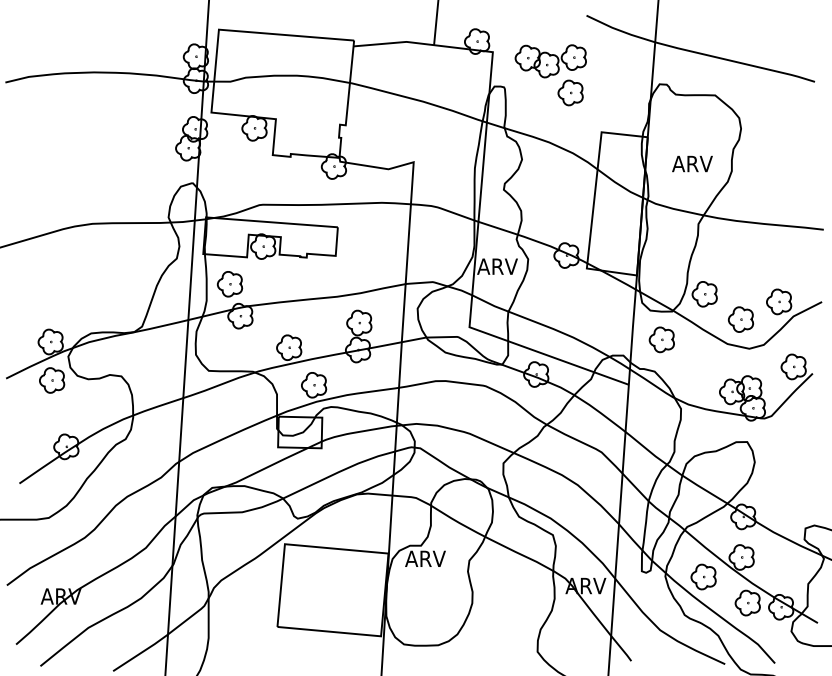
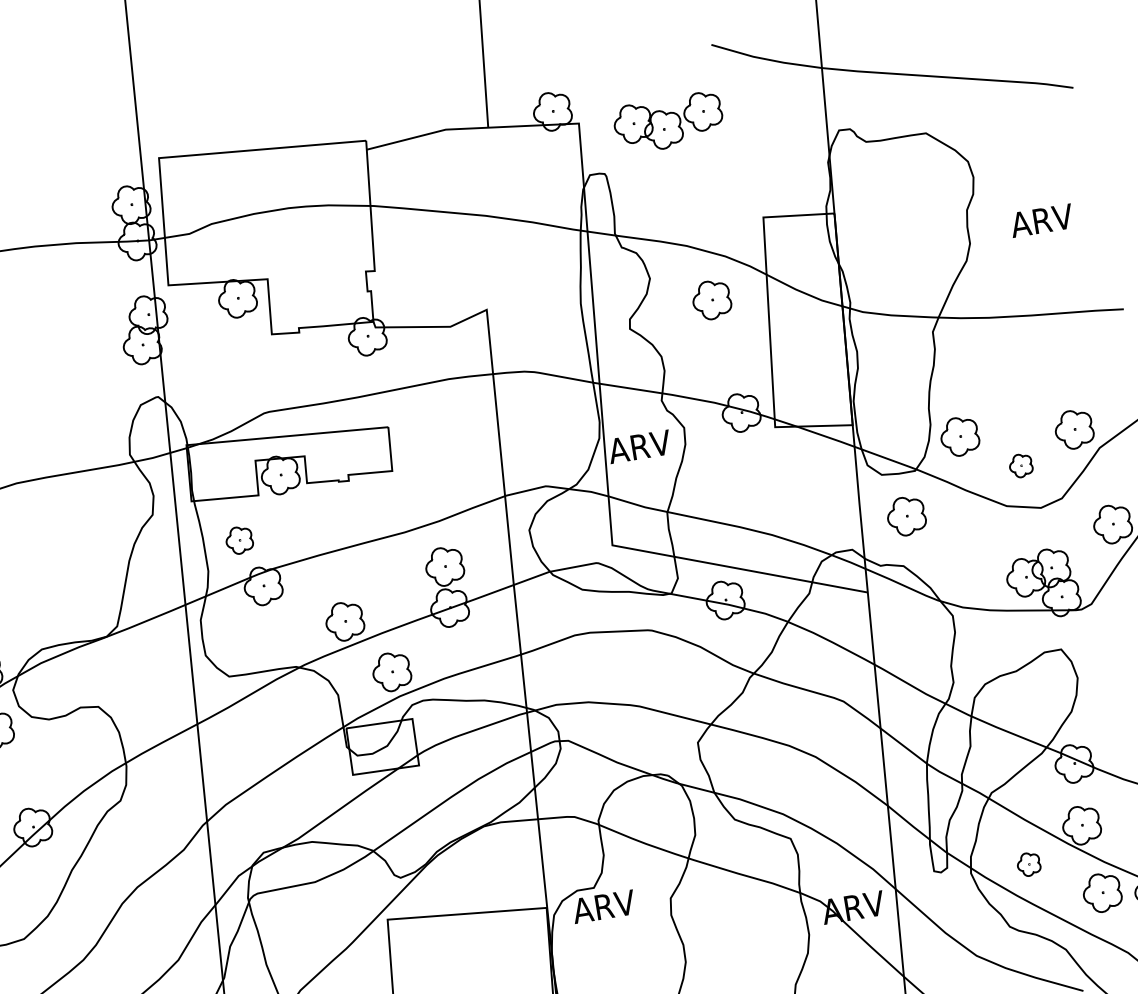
part: (570, 92) -> (711, 299), moved
text: (692, 163) -> (1041, 219), moved
part: (229, 284) -> (238, 540), size x0.7
part: (740, 319) -> (1020, 465), size x0.6
part: (703, 576) -> (1028, 863), size x0.6

